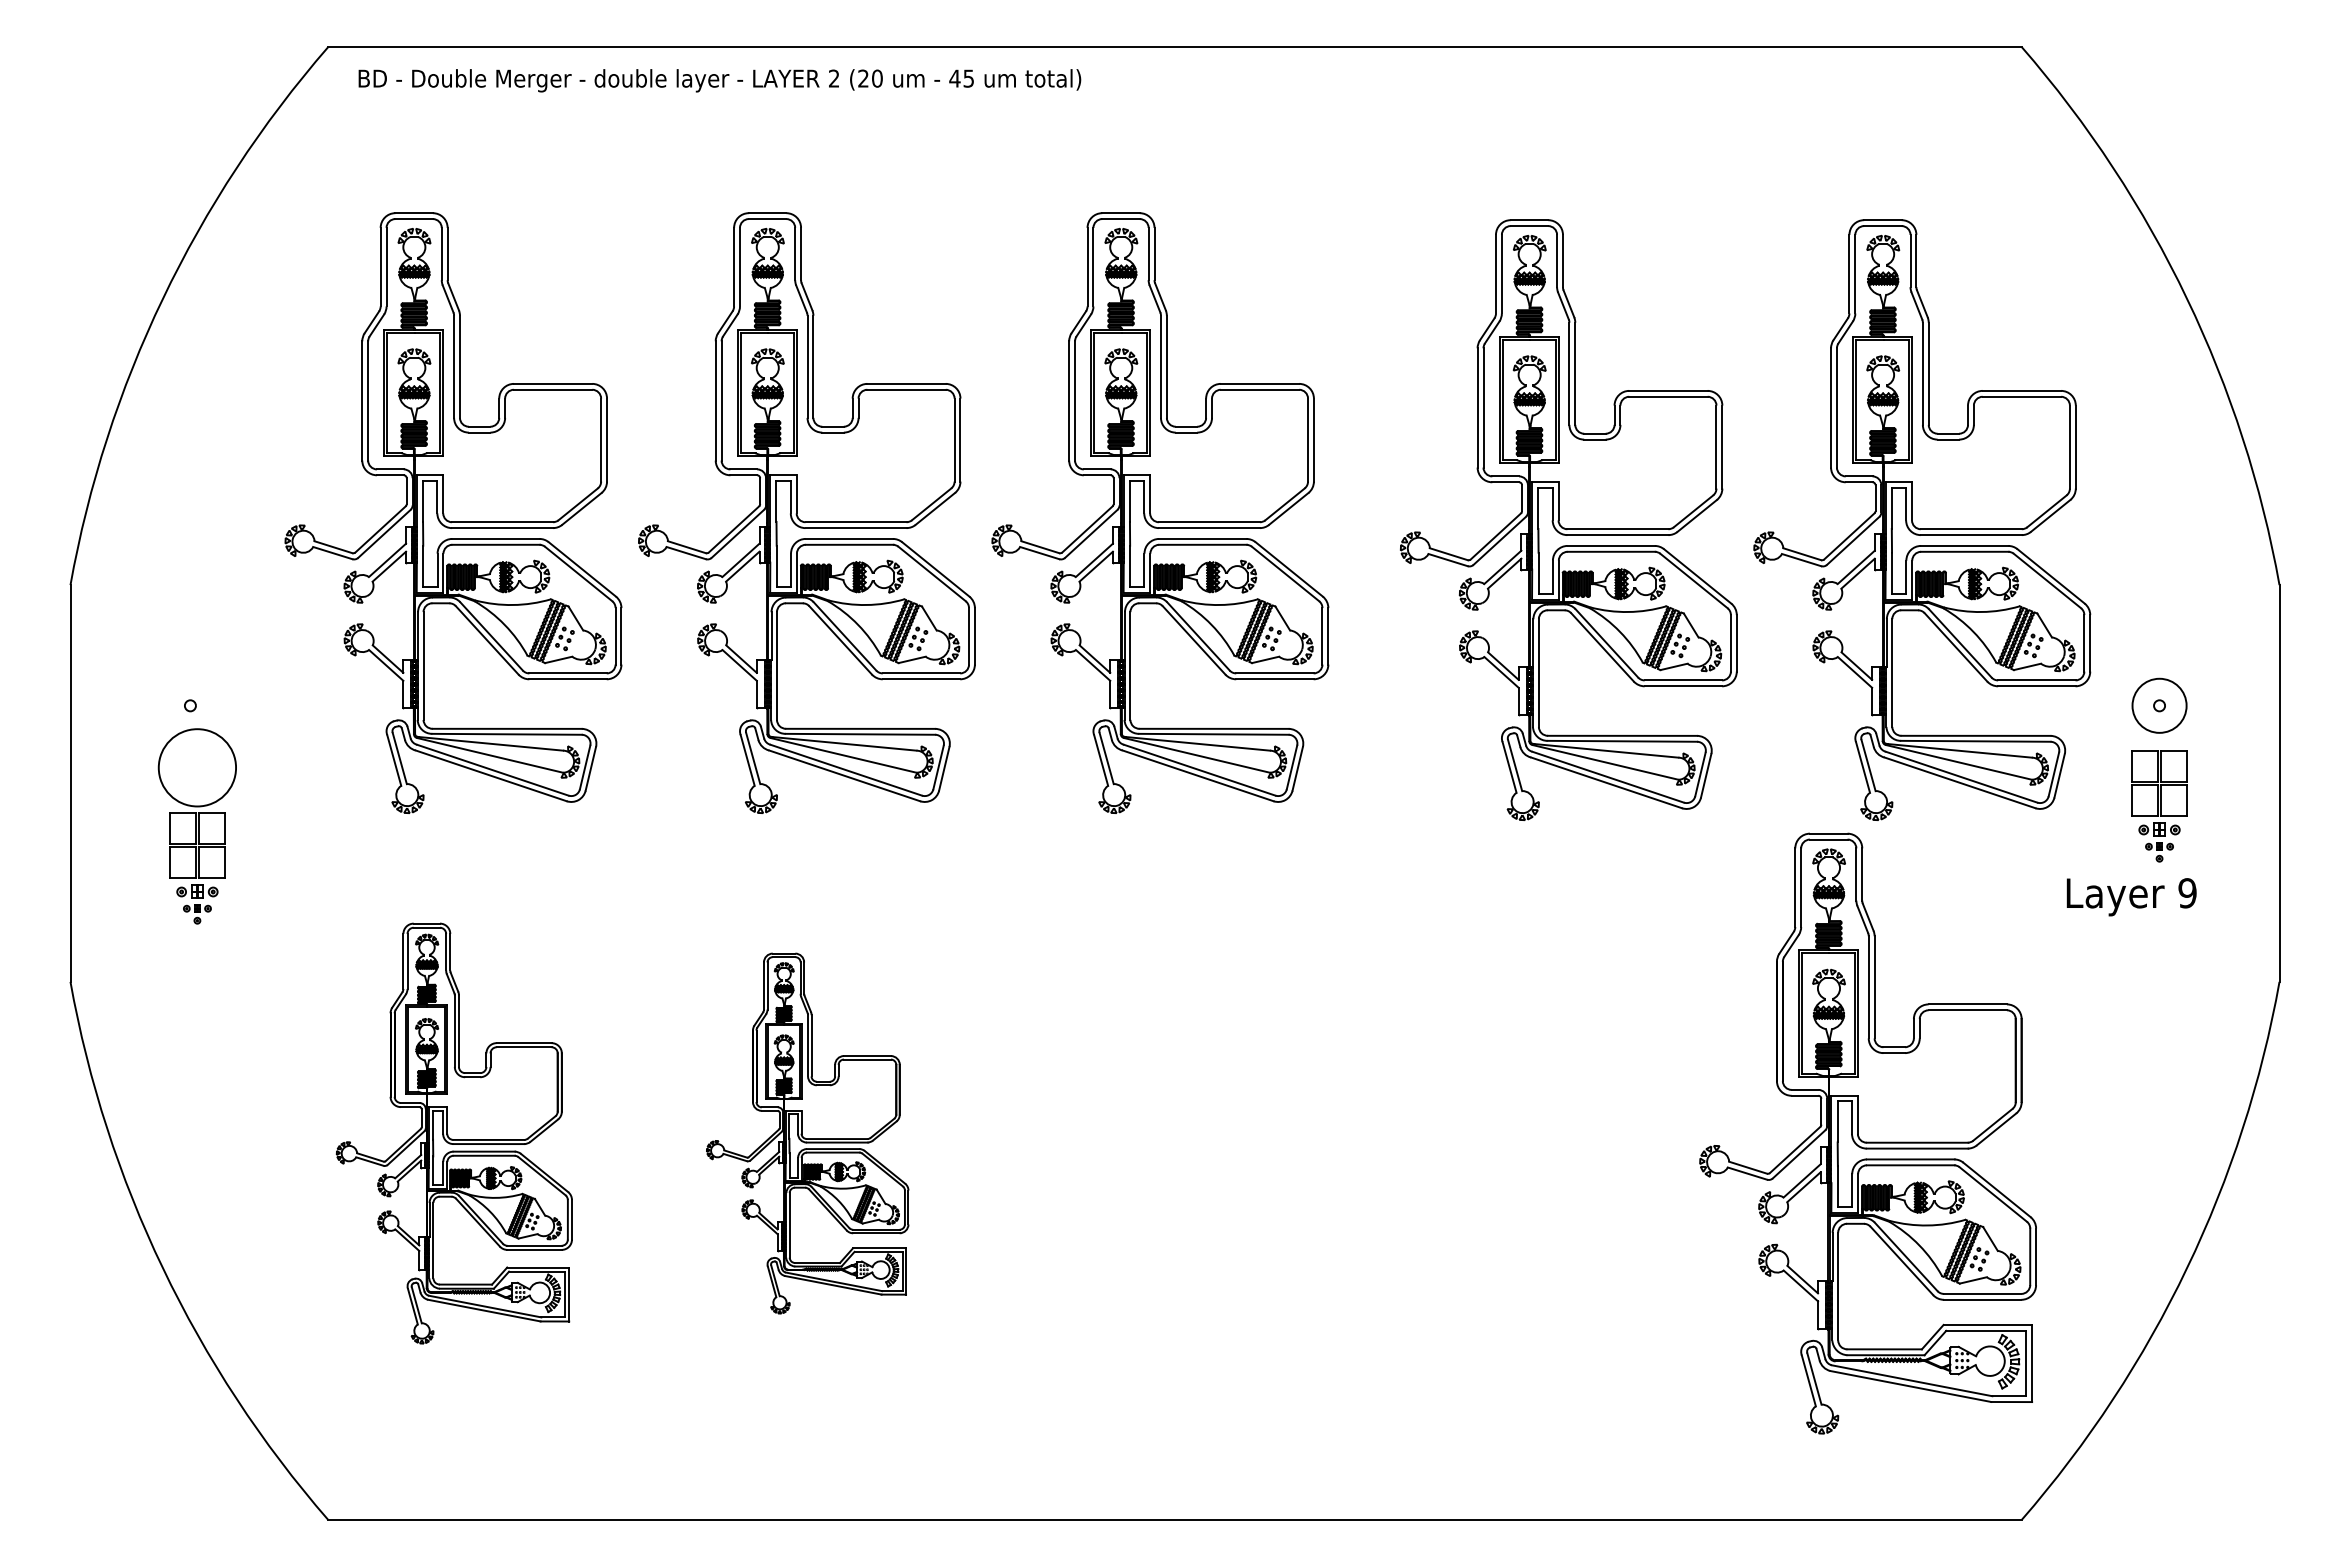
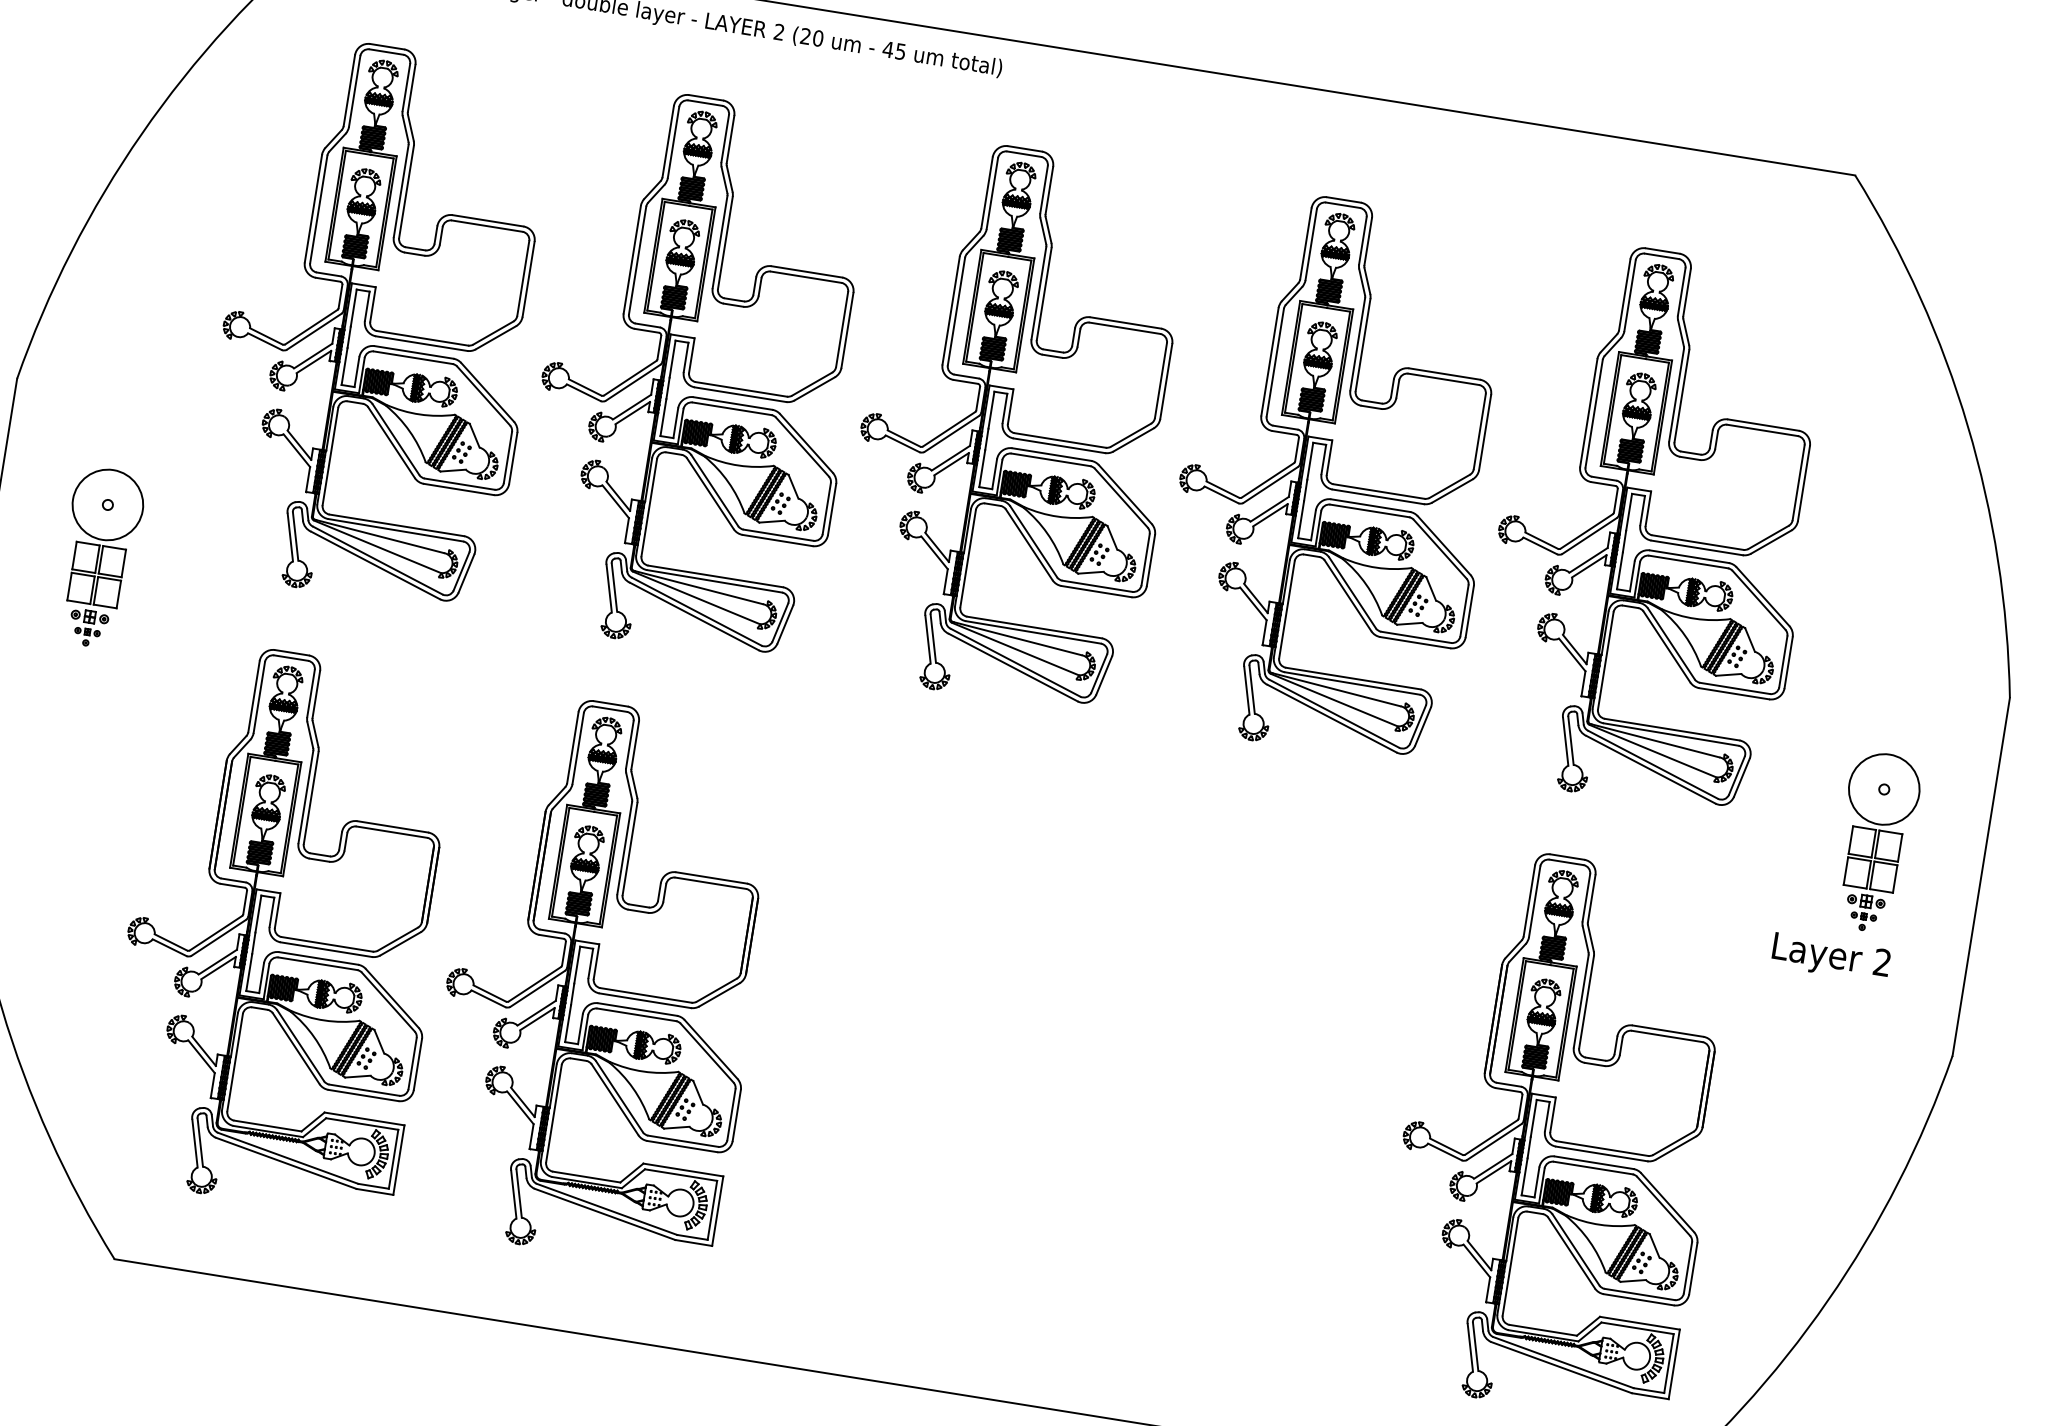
part: (806, 512) -> (698, 373), moved
part: (1760, 534) -> (1506, 516), moved
circle: (2159, 705) -> (1884, 789), size x1.43
part: (196, 826) -> (98, 557), moved
text: (2187, 893) -> (1882, 962), 9 -> 2
part: (454, 1133) -> (284, 928), size x1.43
part: (807, 1133) -> (602, 979), size x1.67

